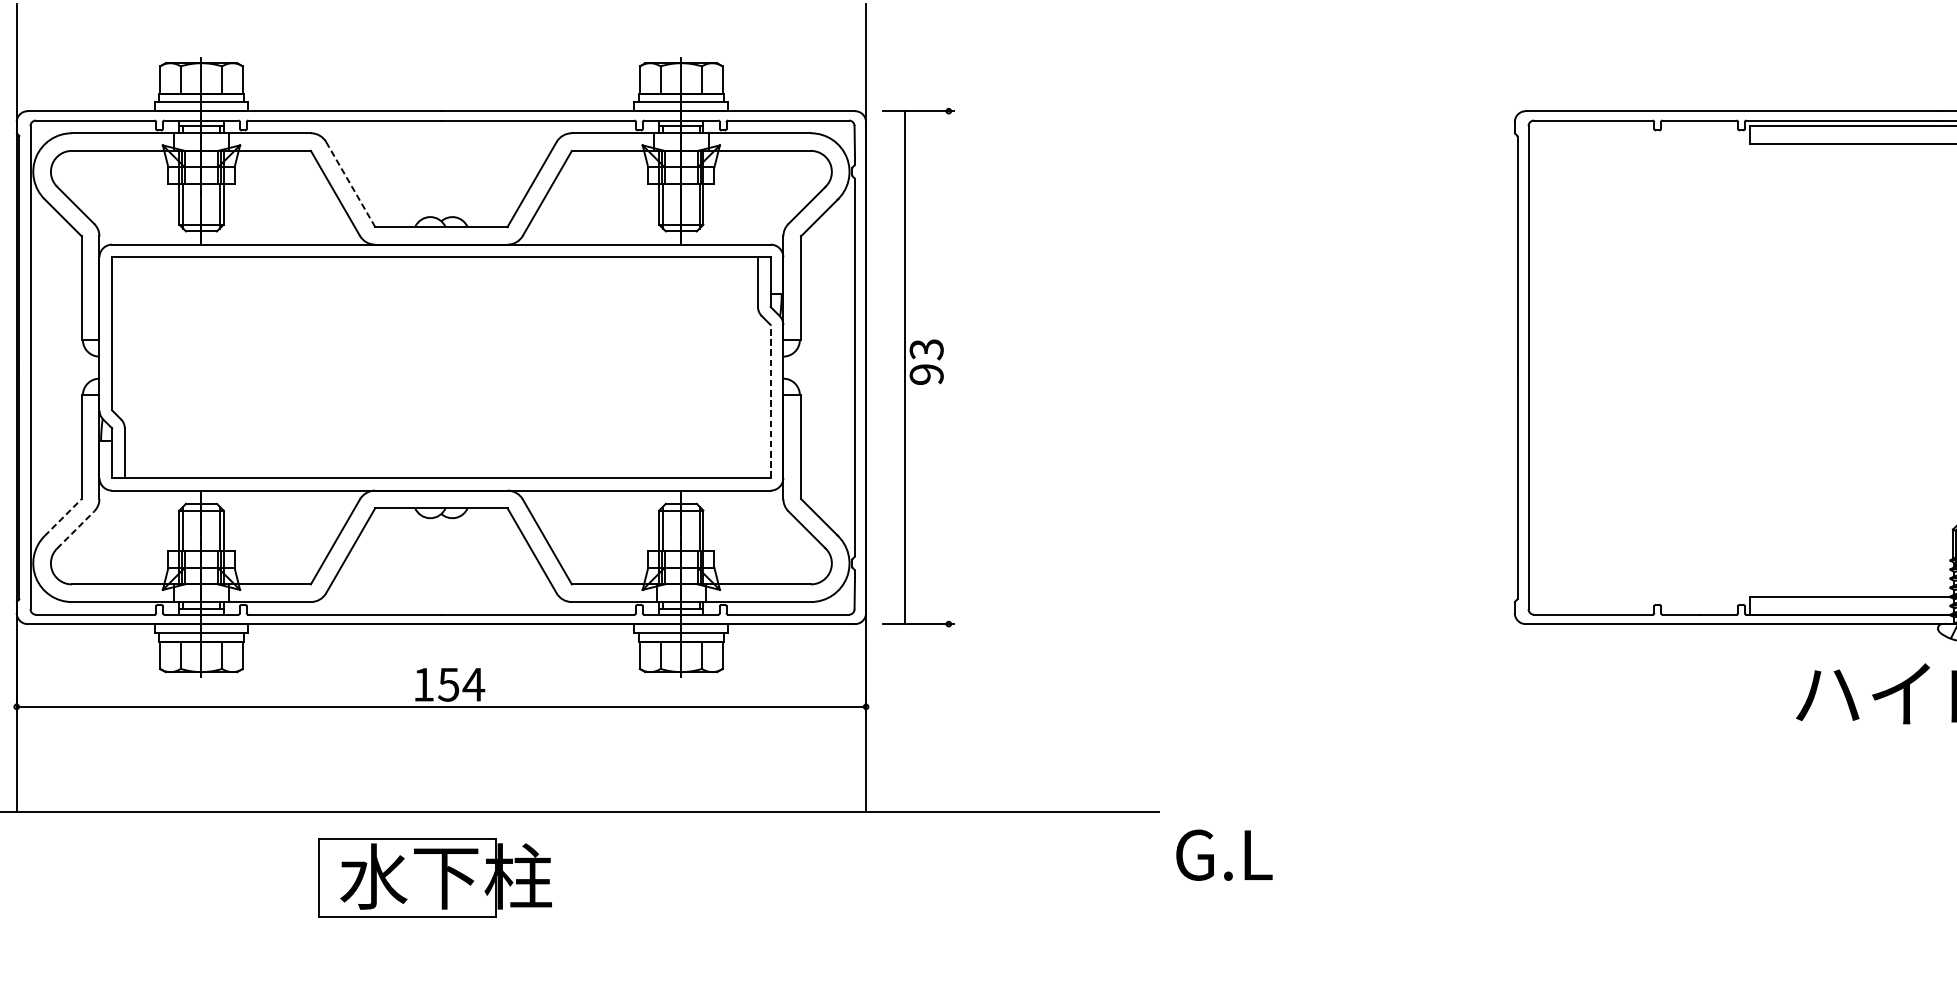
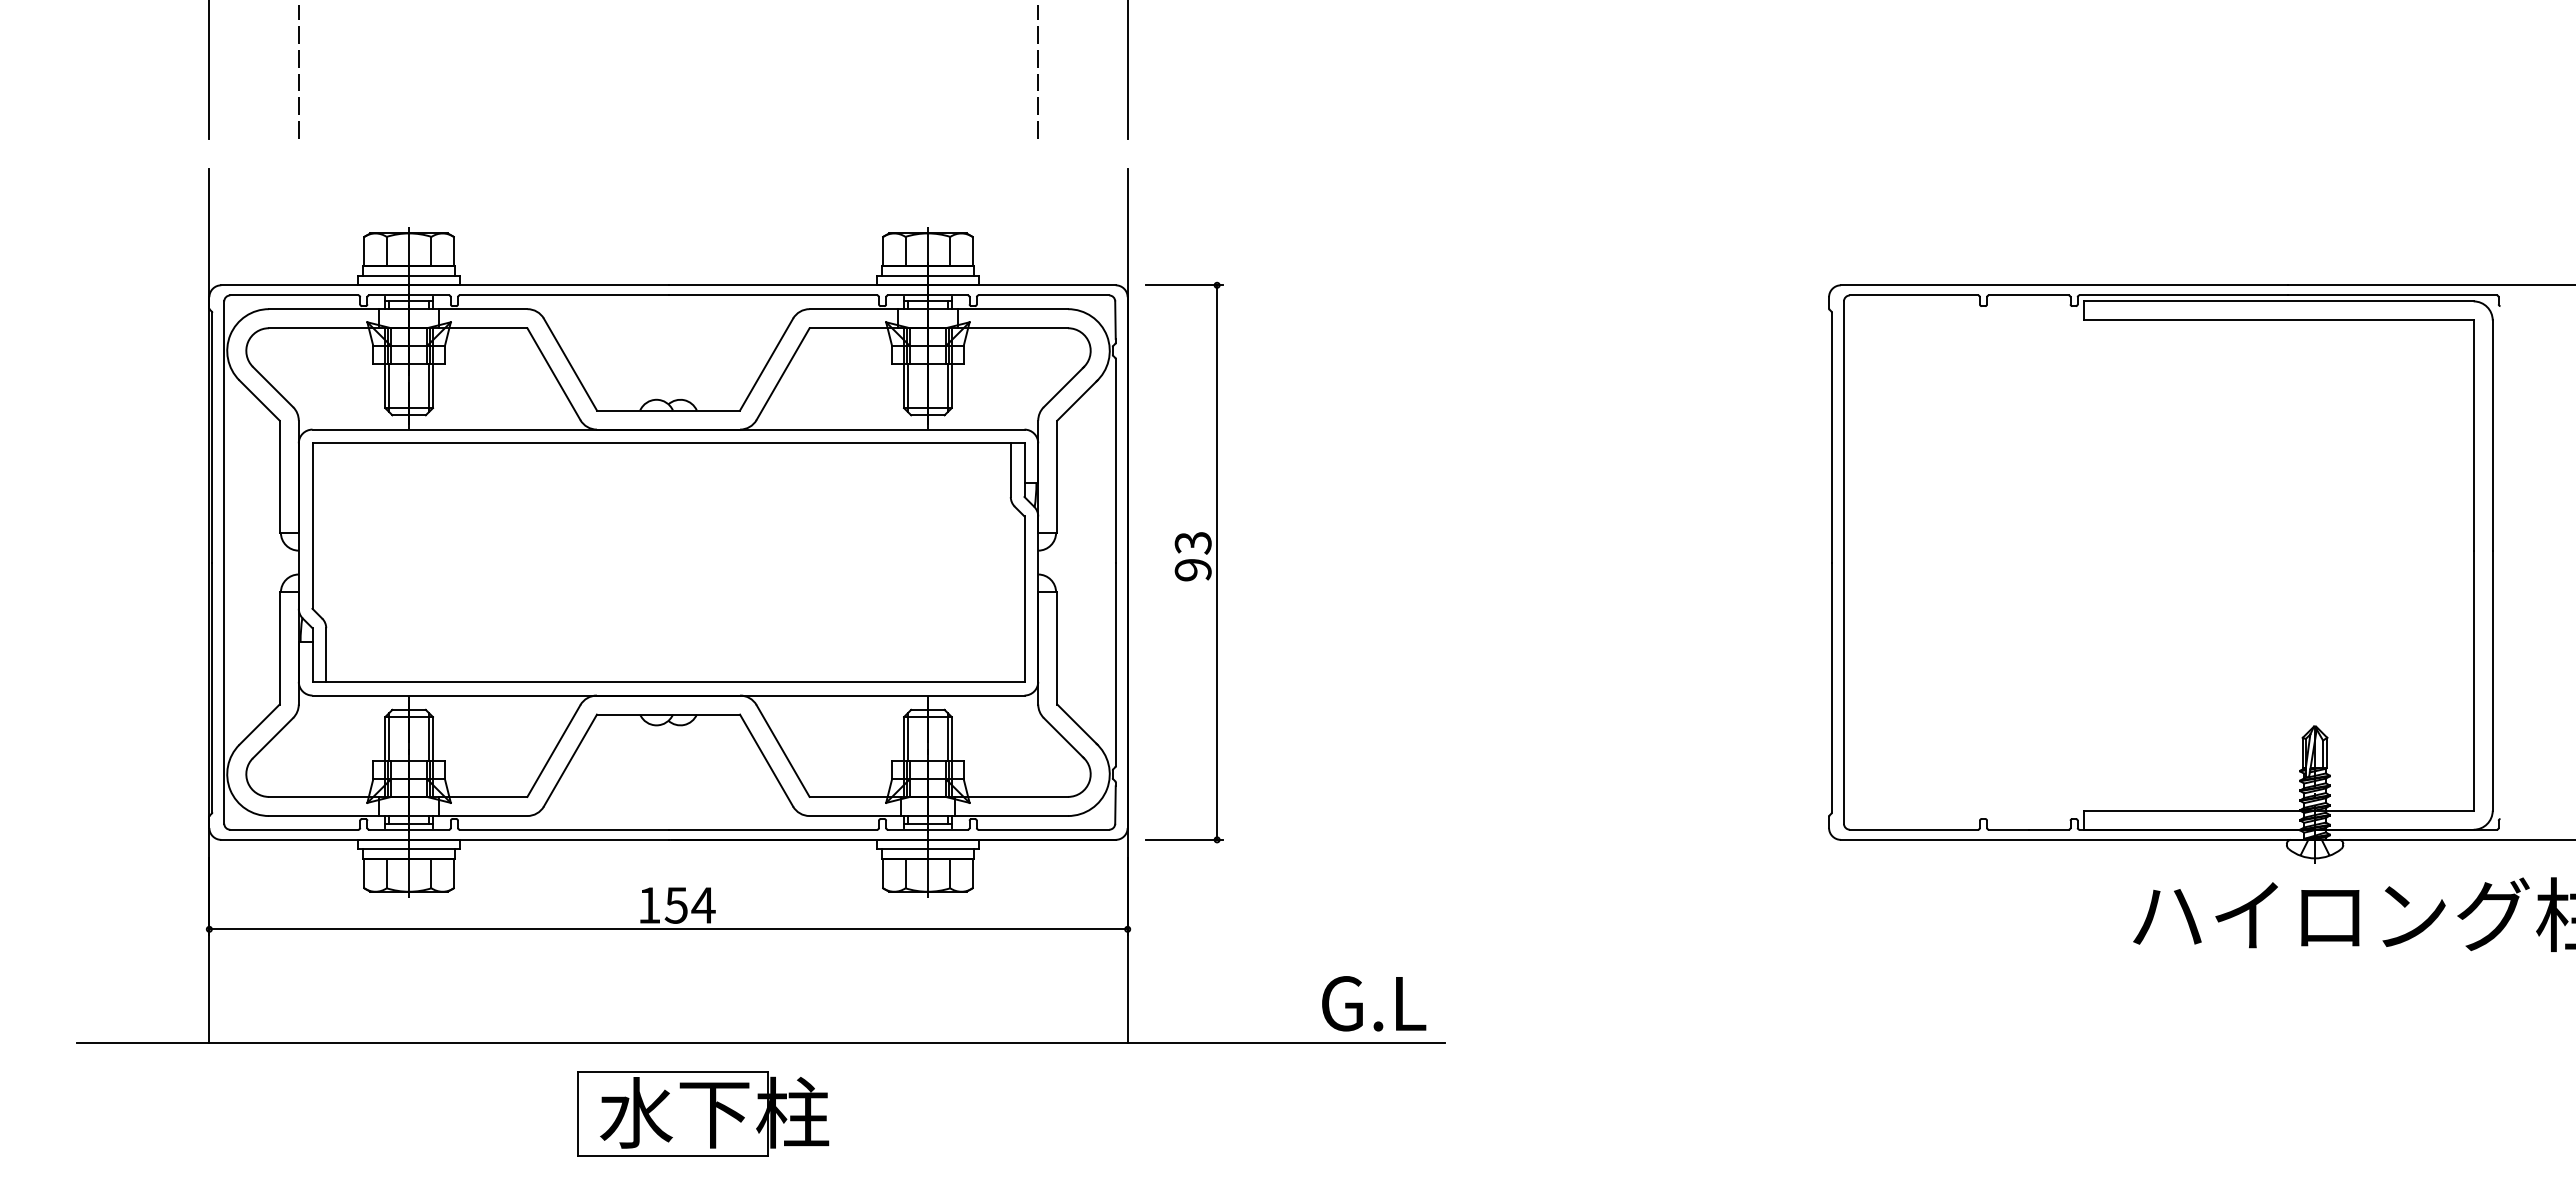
line: (350, 184) -> (570, 364), dashed -> solid
line: (905, 367) -> (1217, 562), moved
line: (770, 401) -> (1024, 599), dashed -> solid
line: (63, 517) -> (259, 724), dashed -> solid
line: (76, 529) -> (273, 737), dashed -> solid
text: (1224, 854) -> (1374, 1003), moved
part: (435, 877) -> (703, 1113), moved

